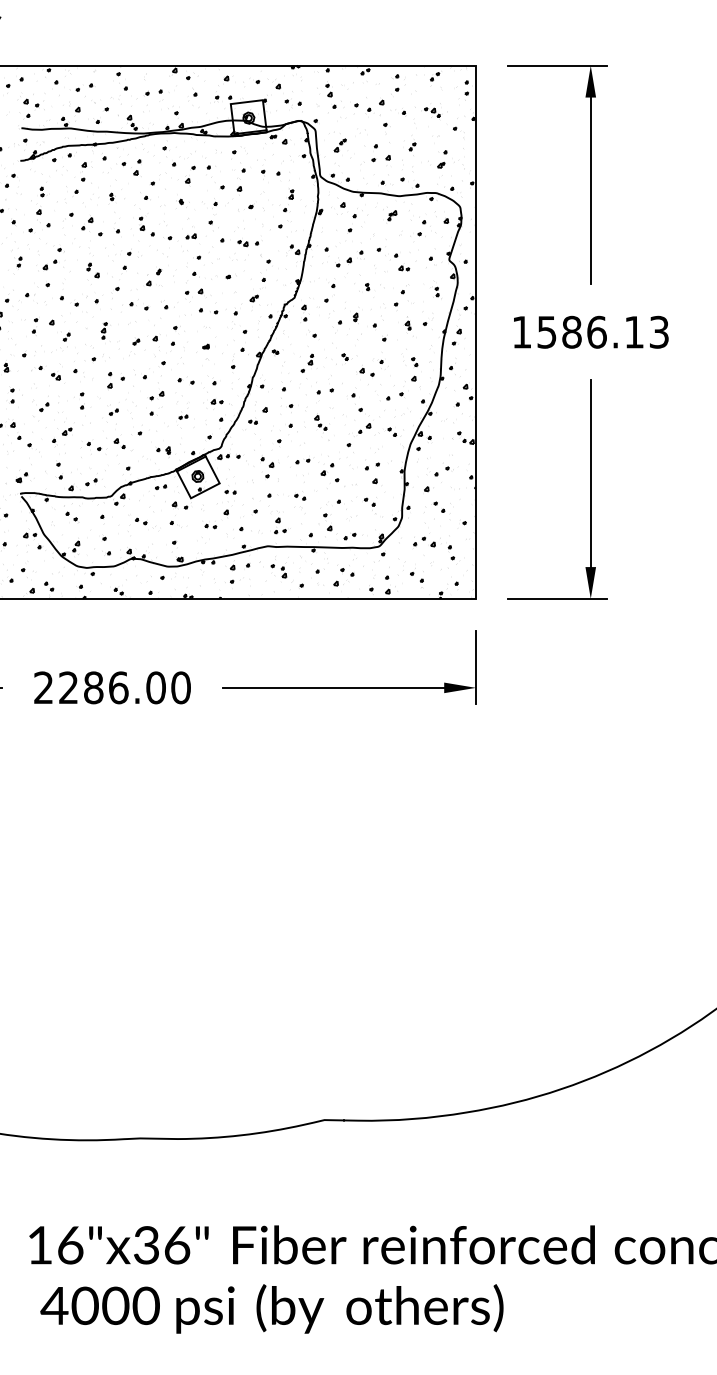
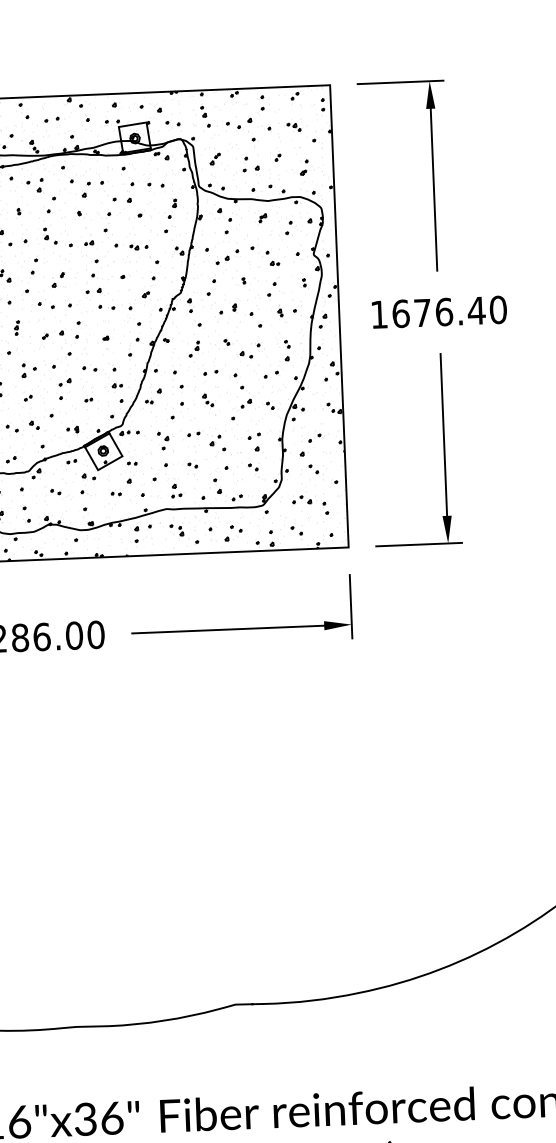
text: (603, 331) -> (449, 311), 1586.13 -> 1676.40

